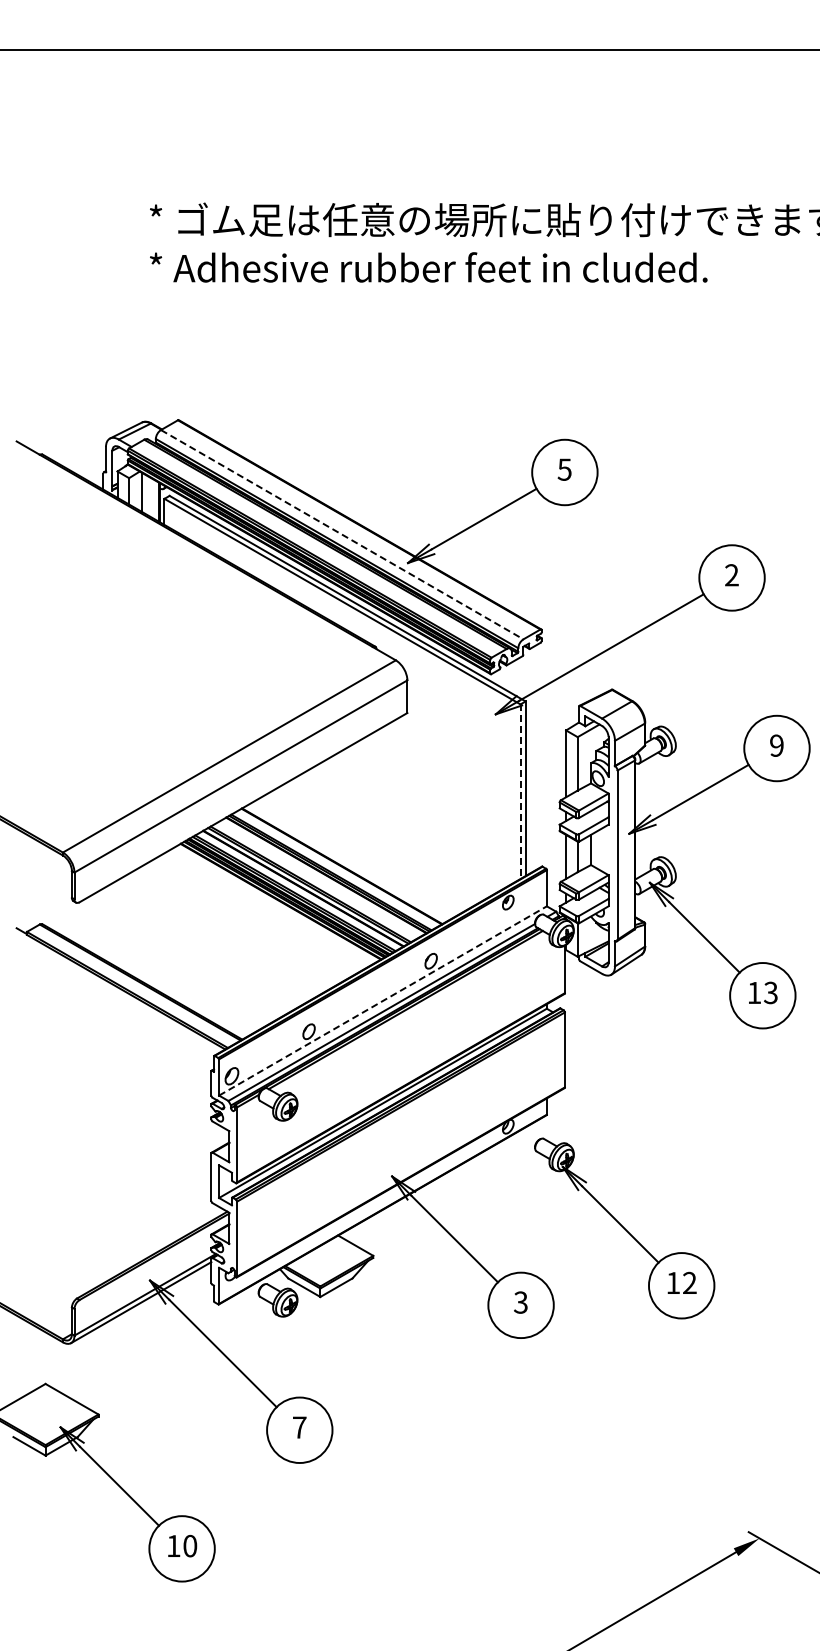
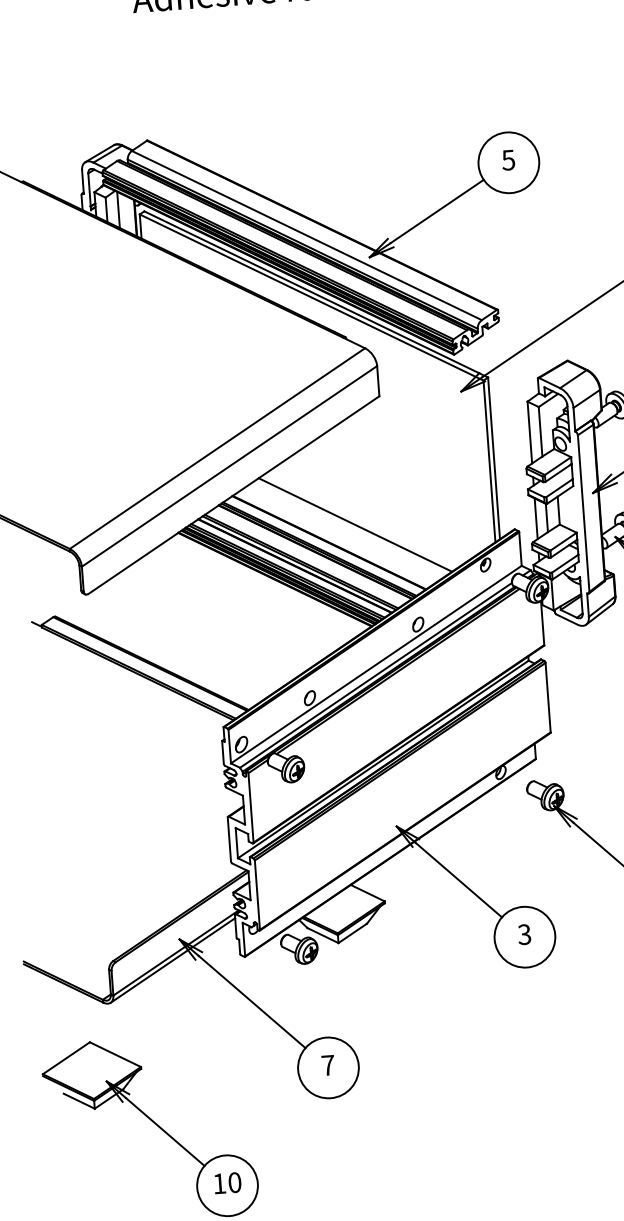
line: (342, 534) -> (307, 235), dashed -> solid
line: (520, 792) -> (489, 462), dashed -> solid
line: (371, 849) -> (355, 525), added
line: (383, 1000) -> (376, 664), dashed -> solid

